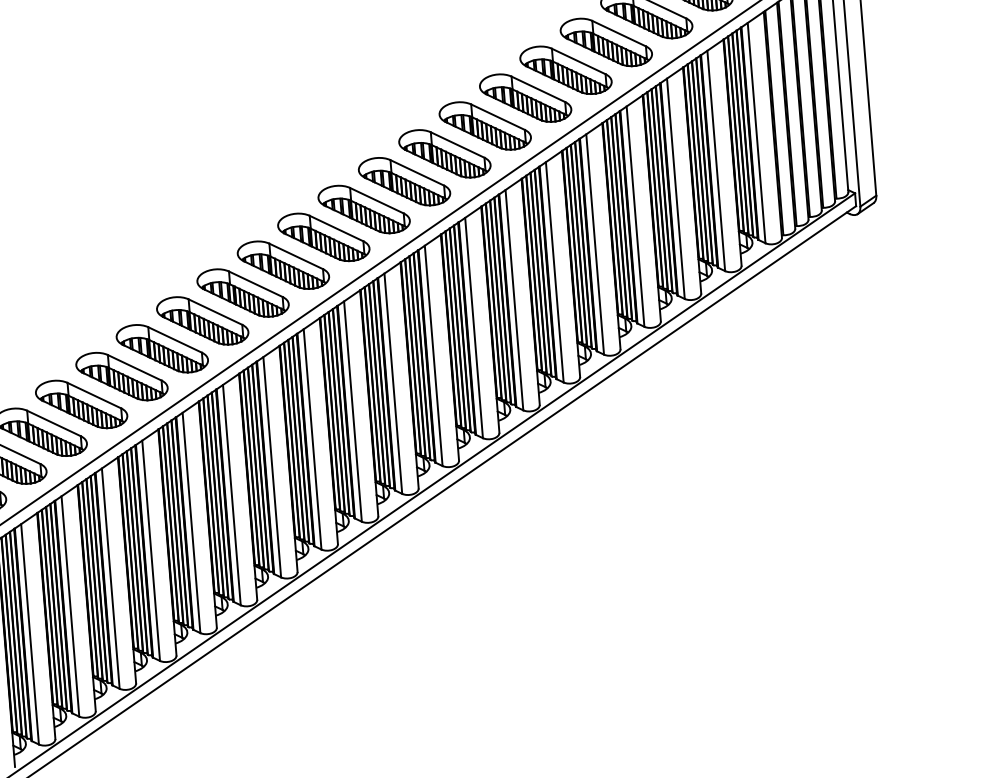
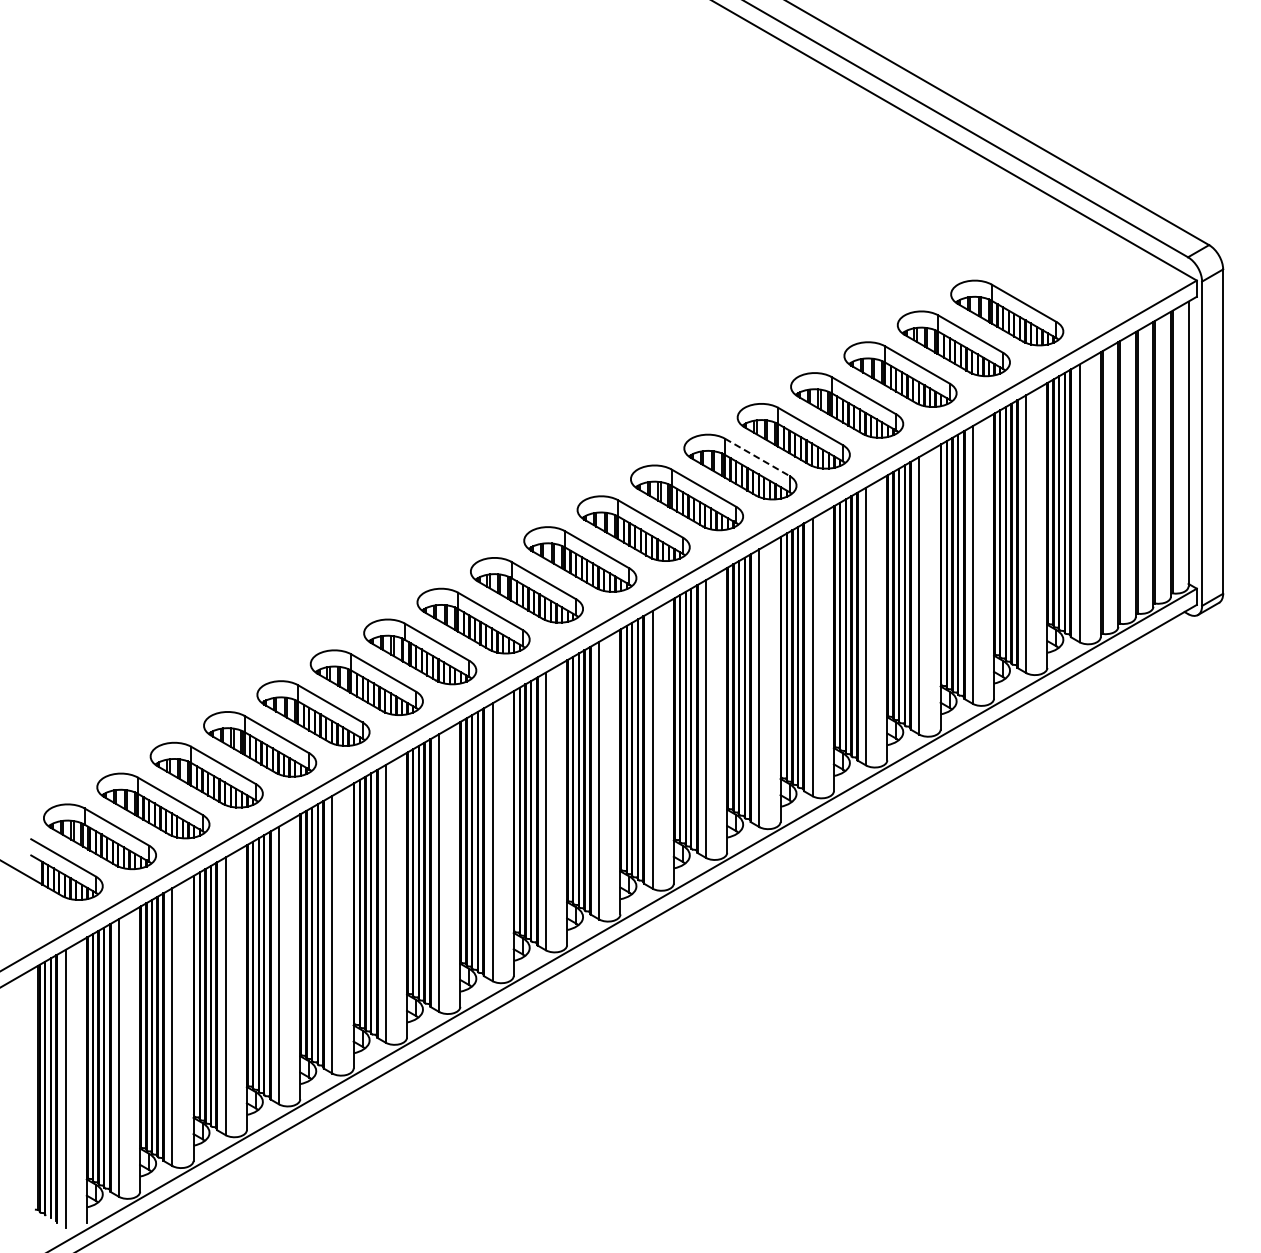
line: (498, 117) -> (757, 457), solid -> dashed

